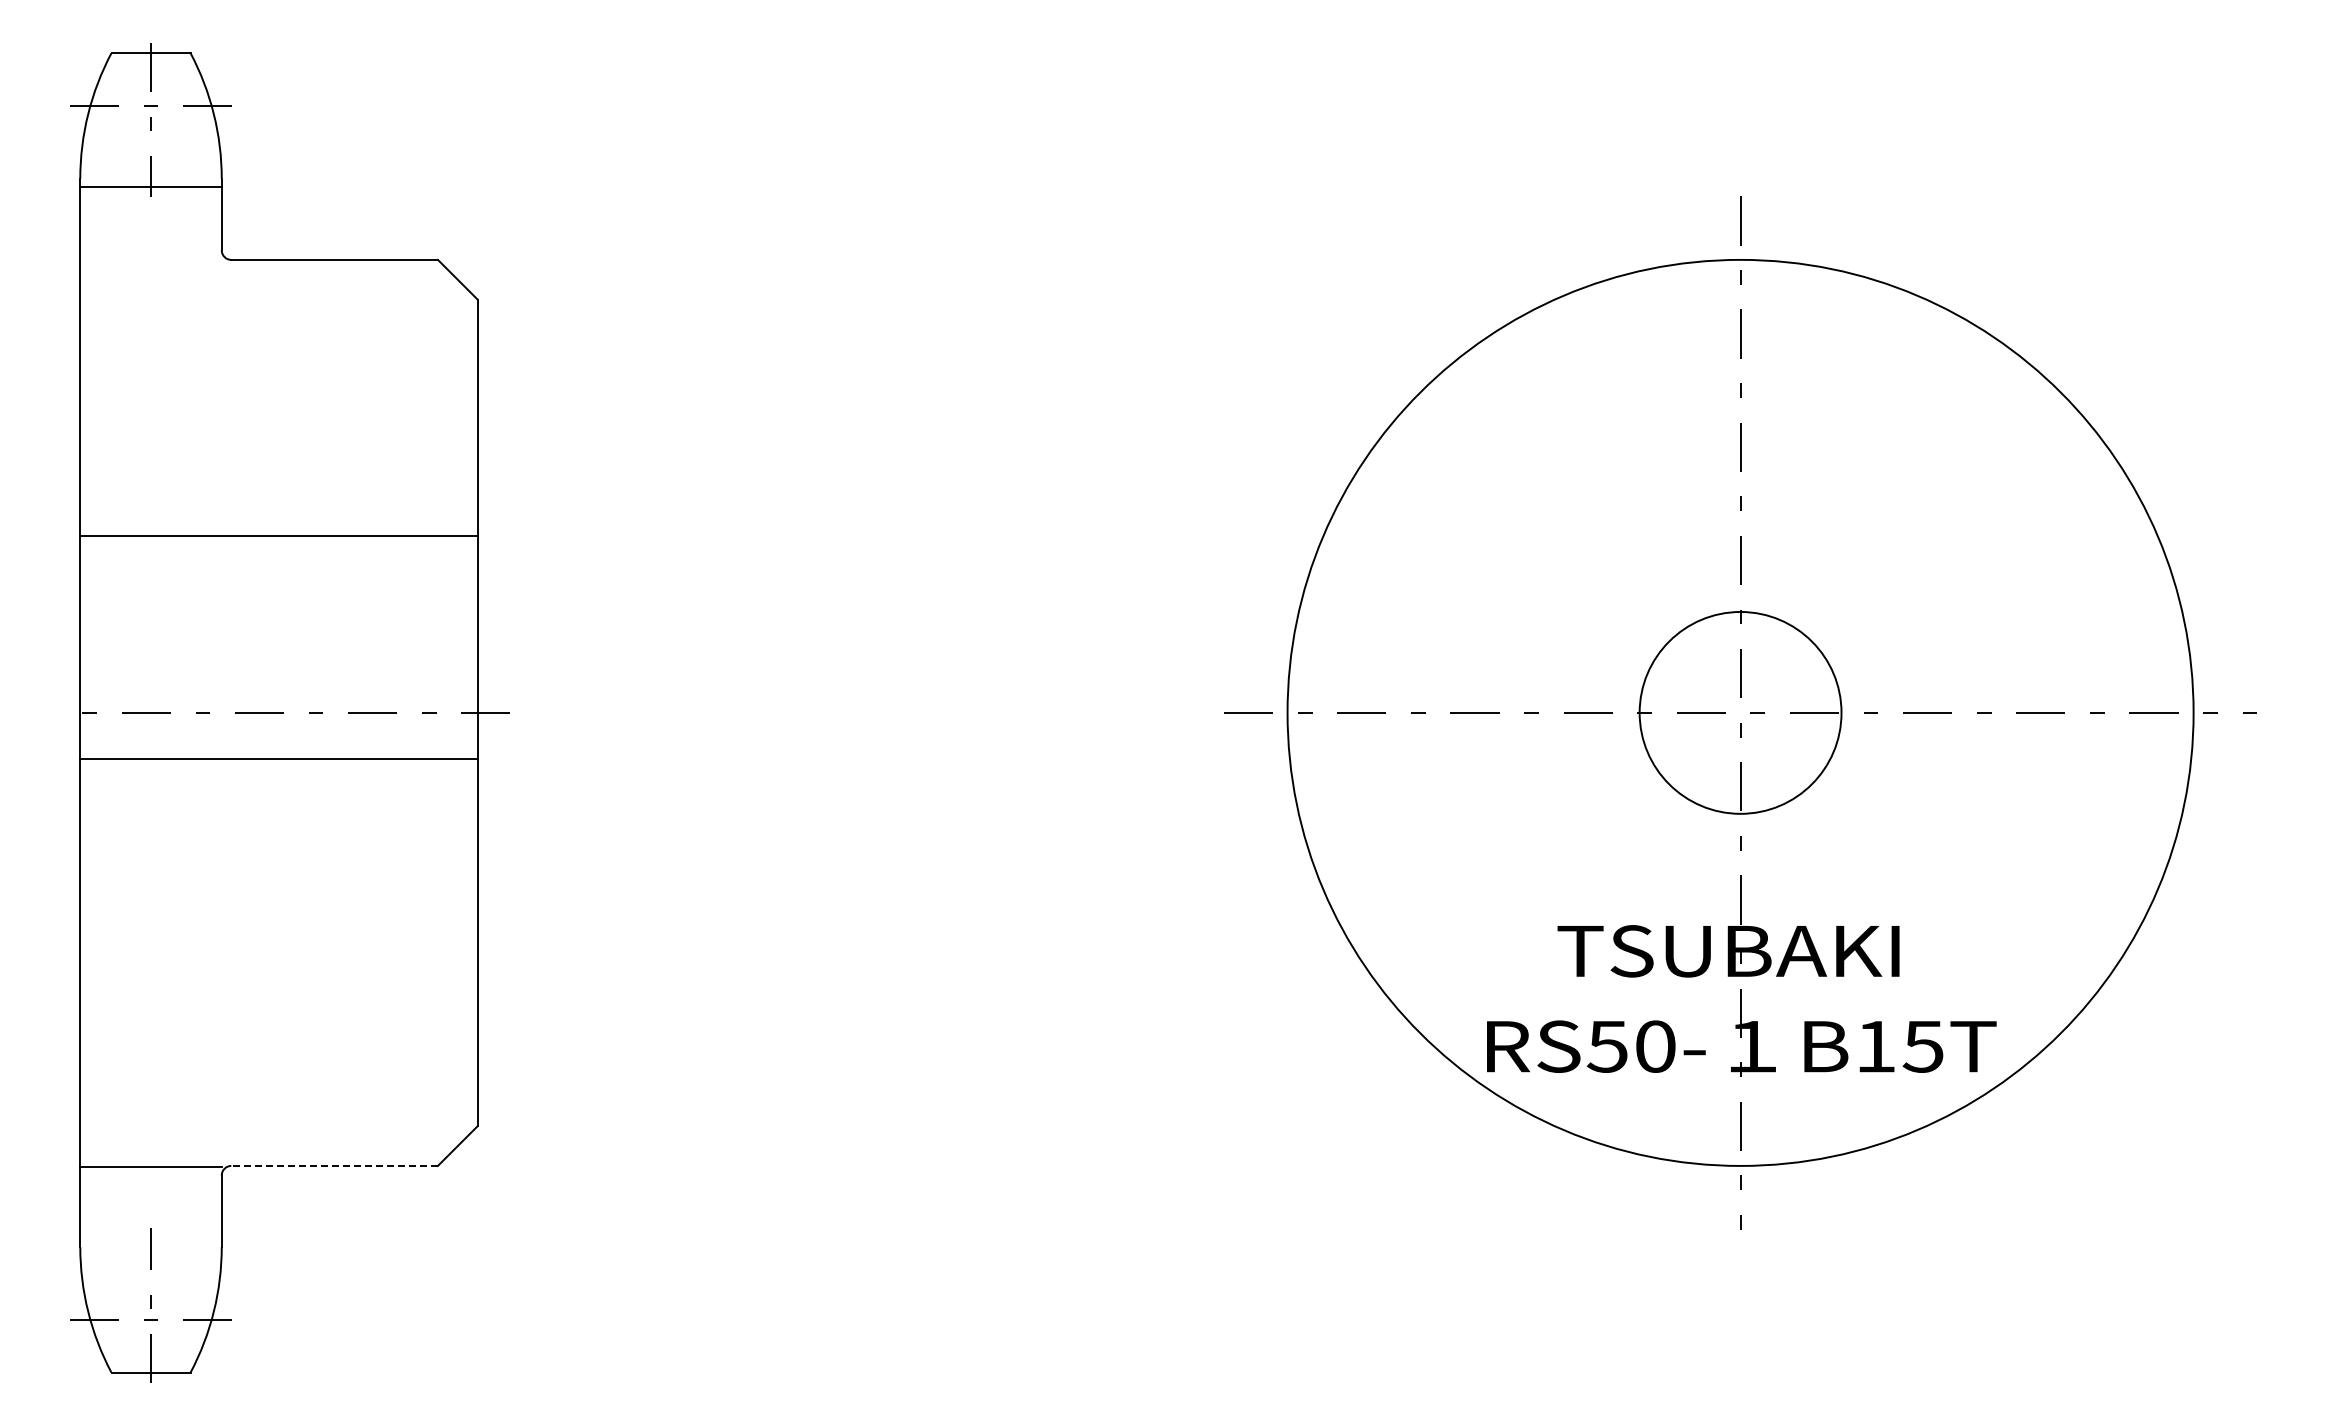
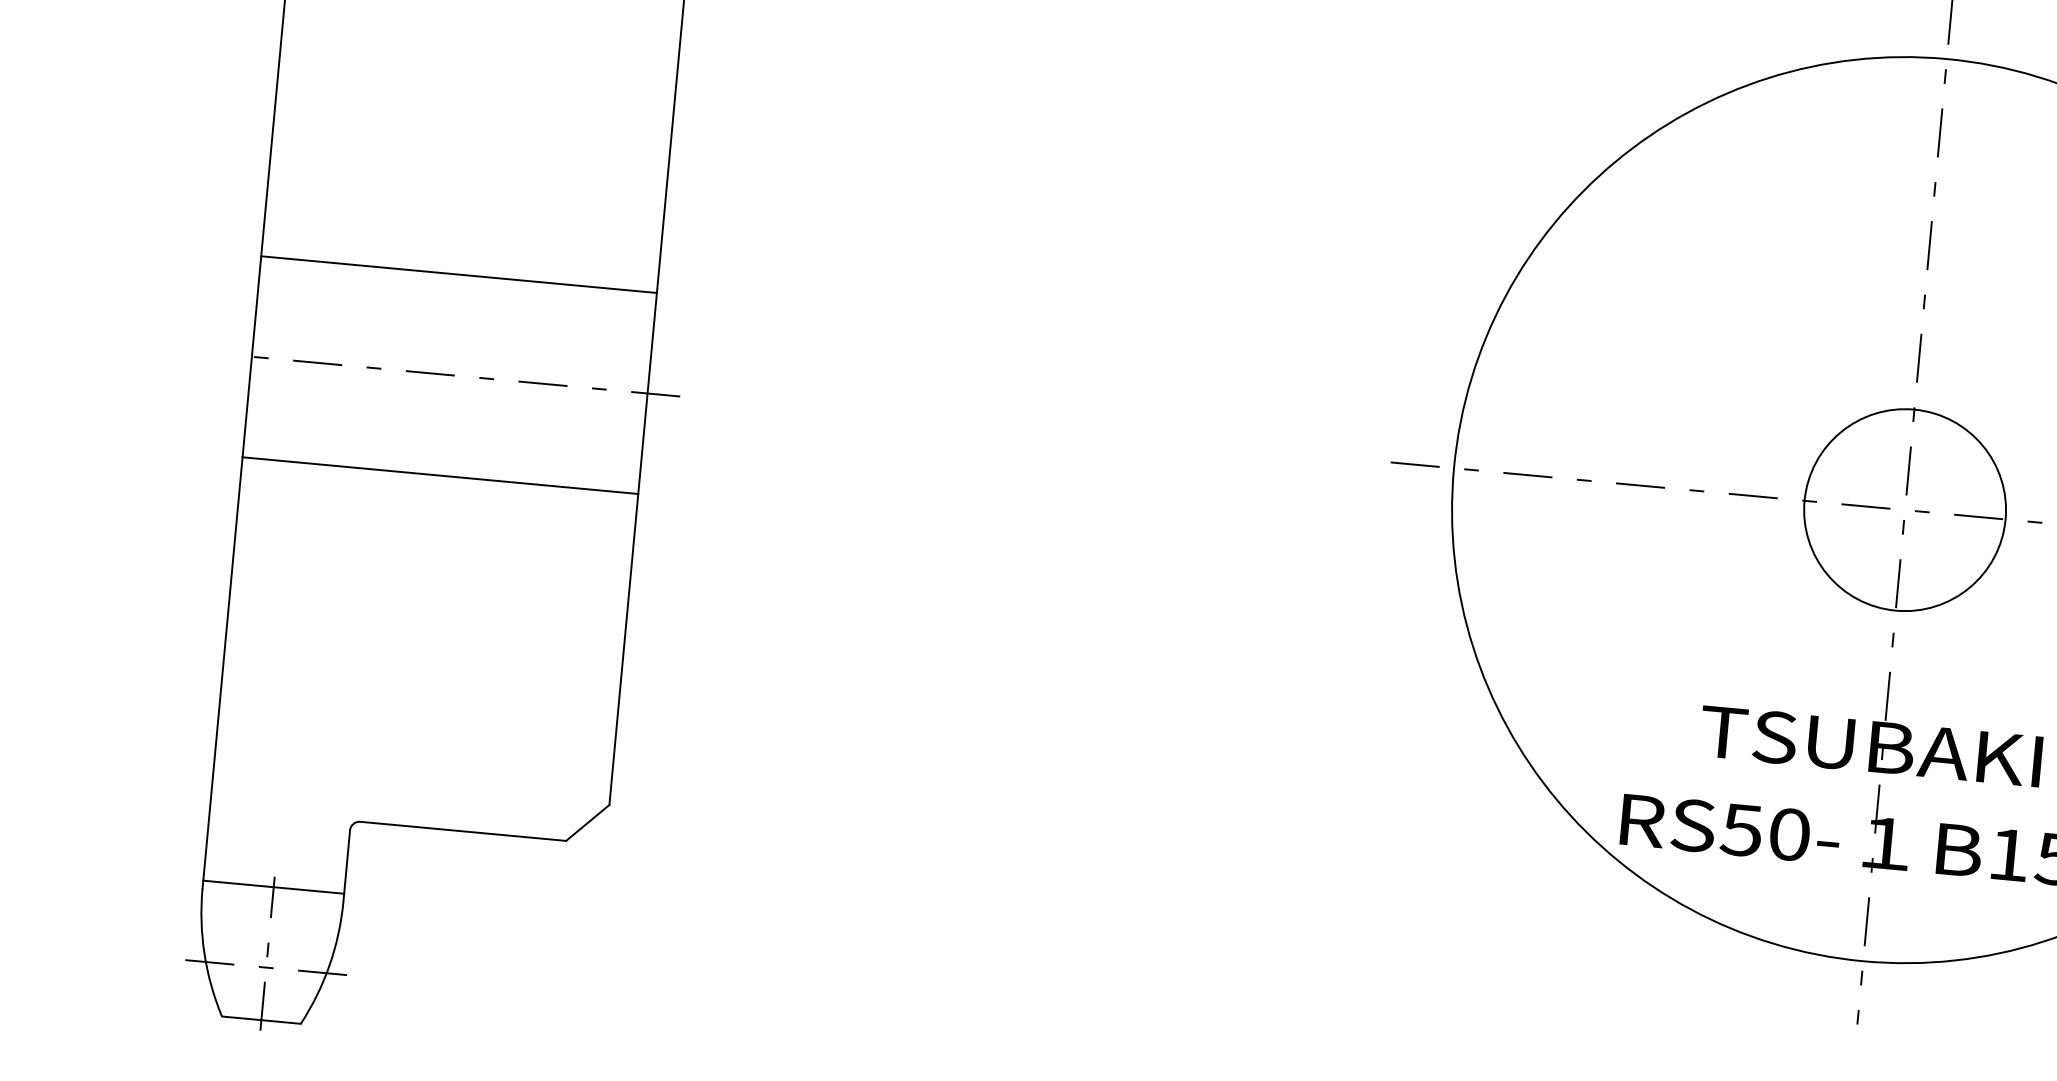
line: (278, 535) -> (458, 274), moved
line: (278, 758) -> (439, 475), moved
line: (334, 1165) -> (463, 830), dashed -> solid
line: (150, 1167) -> (273, 887), moved

